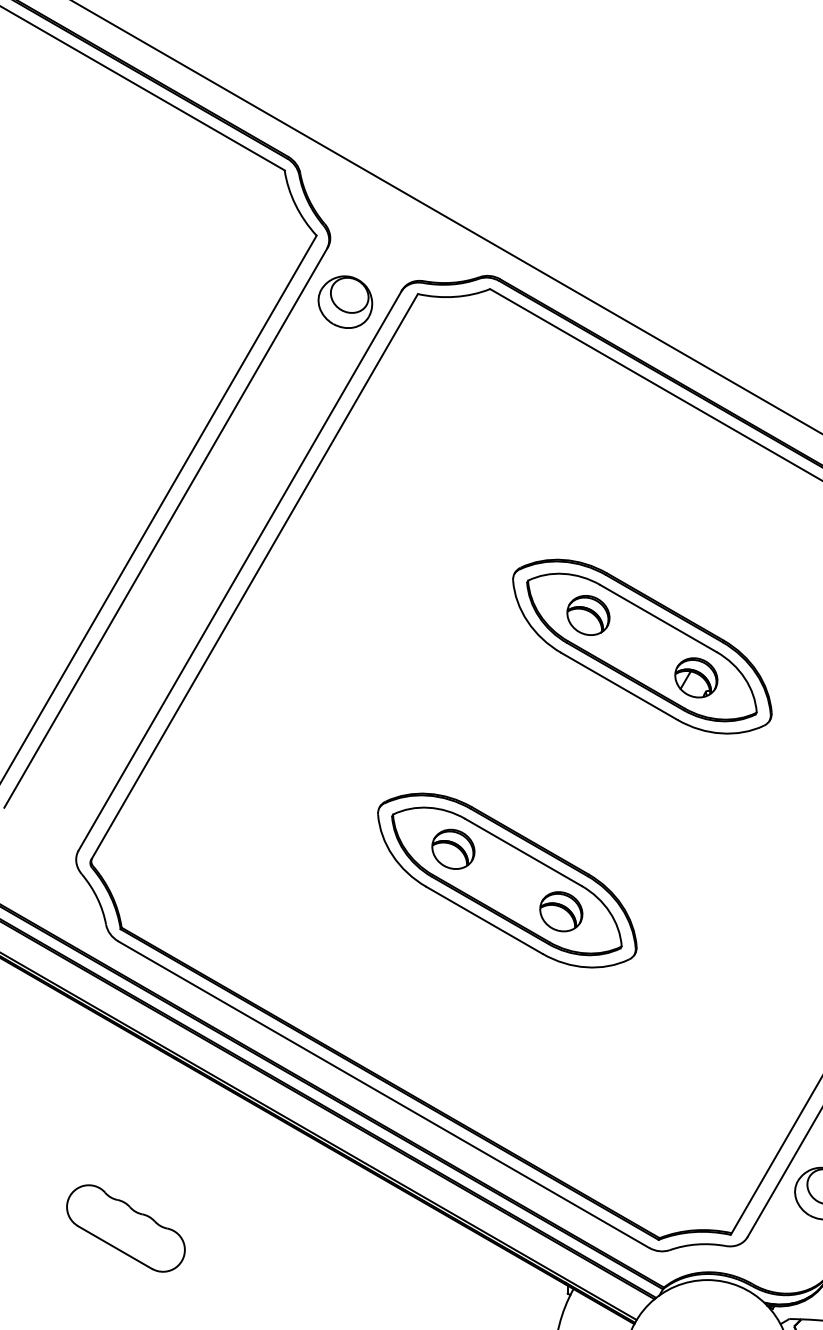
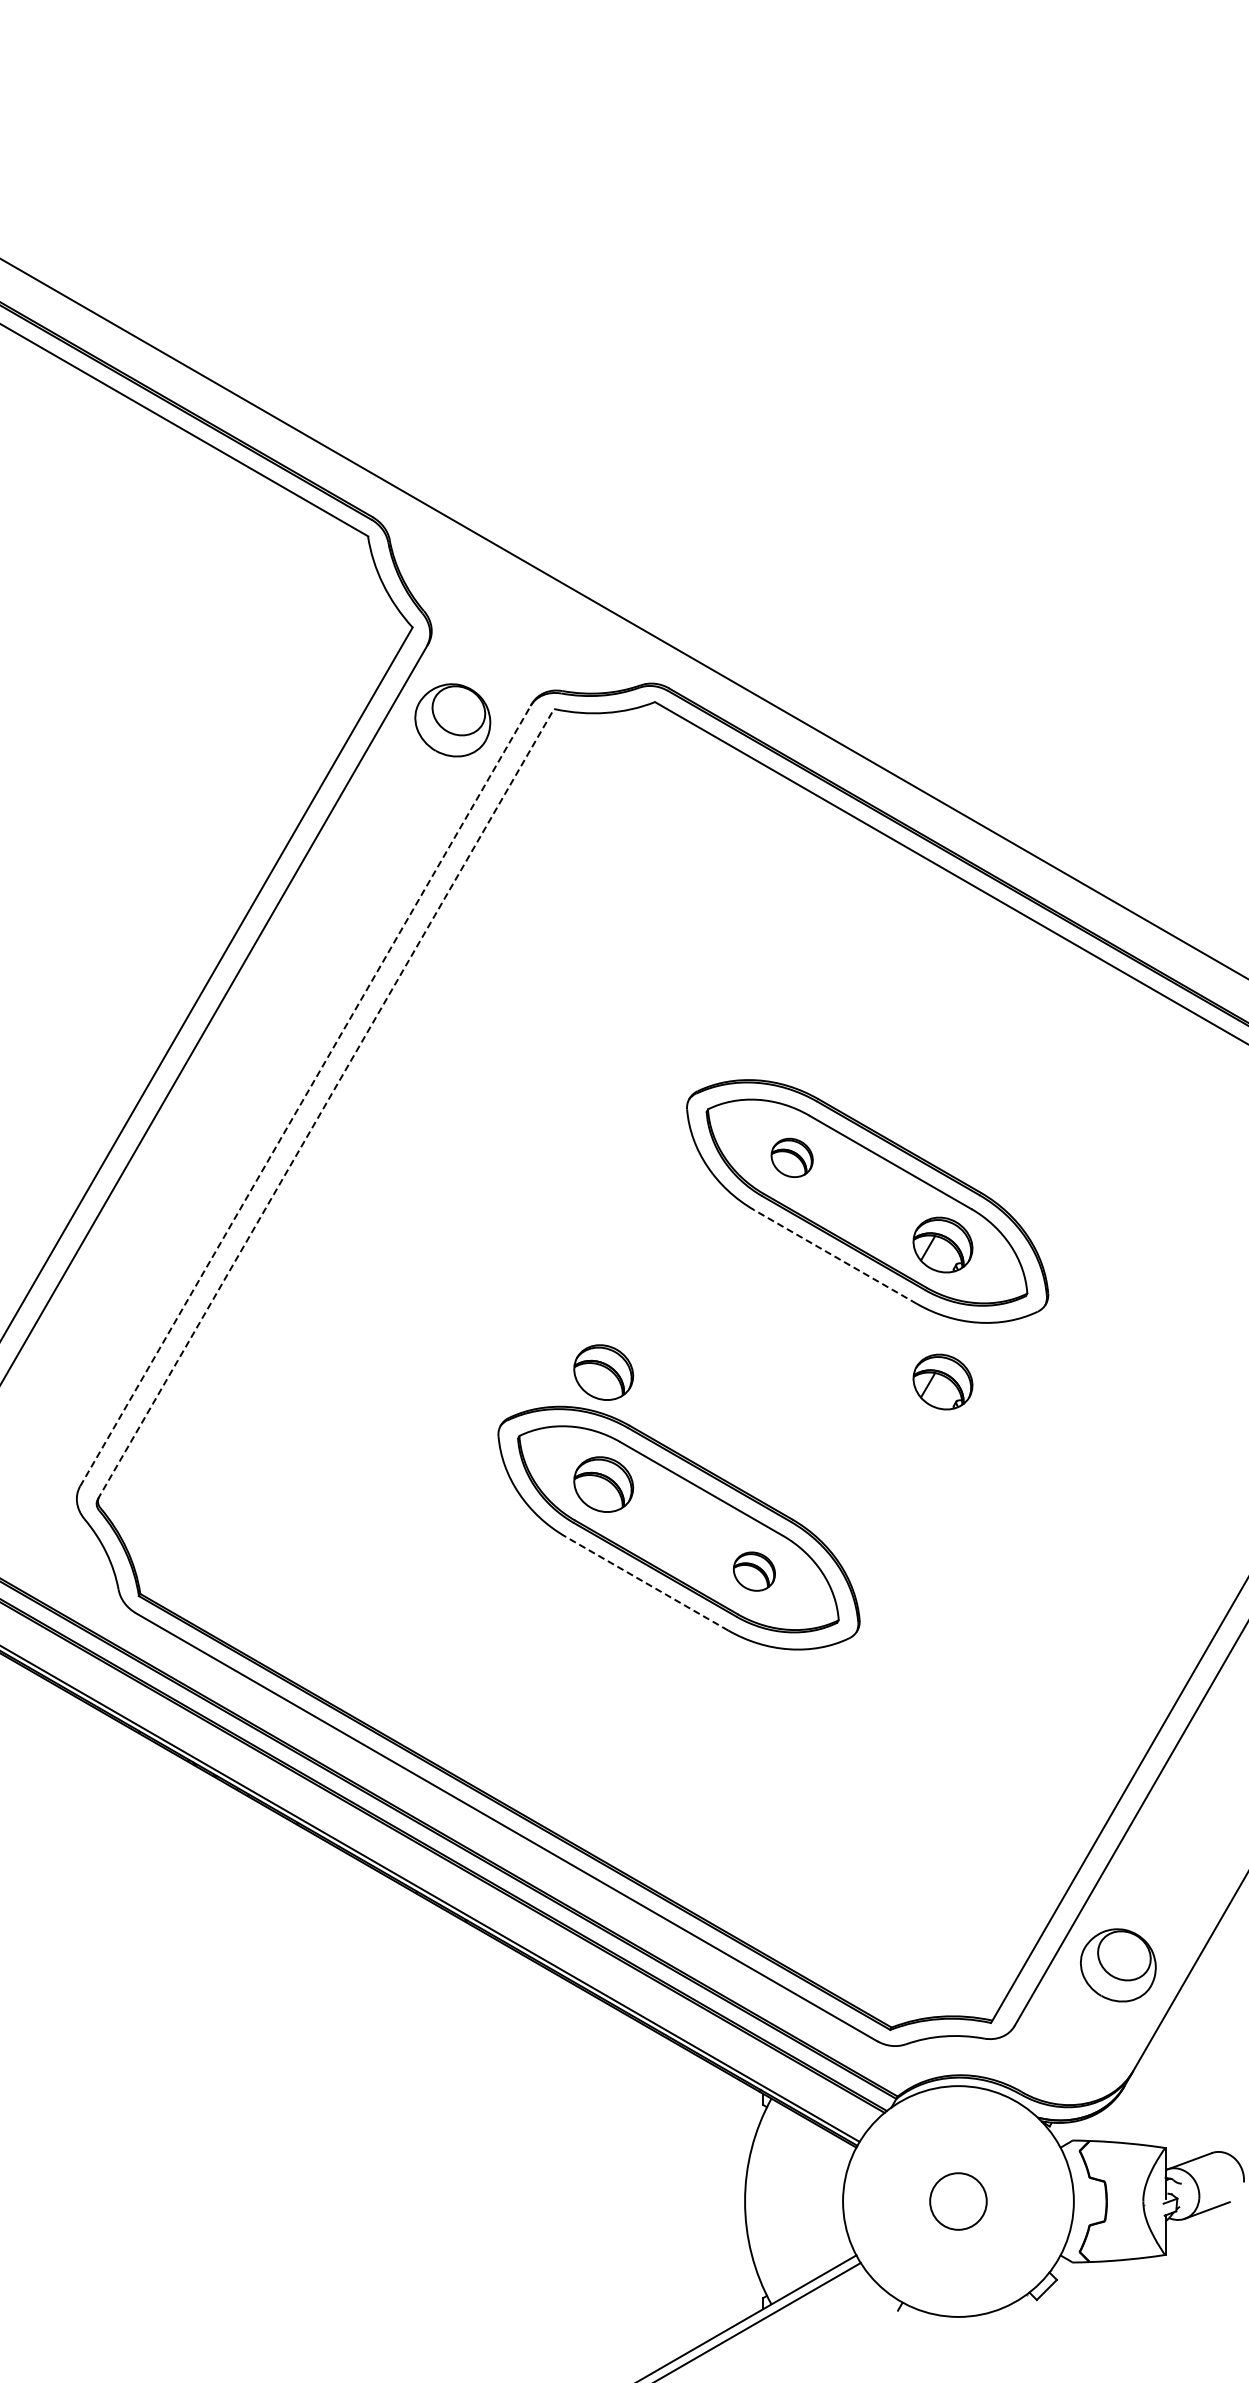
line: (240, 570) -> (306, 1095), solid -> dashed
line: (254, 576) -> (326, 1103), solid -> dashed
part: (587, 615) -> (791, 1157), size x0.7
line: (619, 686) -> (835, 1257), solid -> dashed
part: (453, 769) -> (603, 1372), added
part: (696, 775) -> (942, 1381), added
part: (561, 911) -> (754, 1571), size x0.7
line: (484, 920) -> (647, 1583), solid -> dashed
part: (126, 1228) -> (146, 2013), removed

